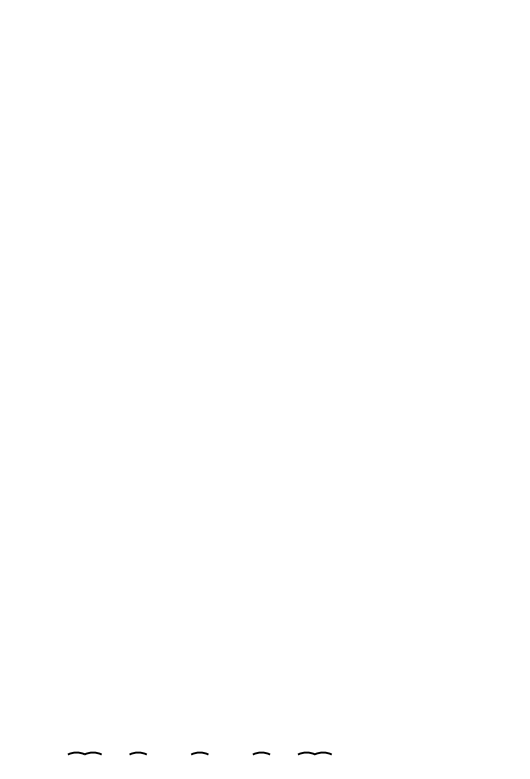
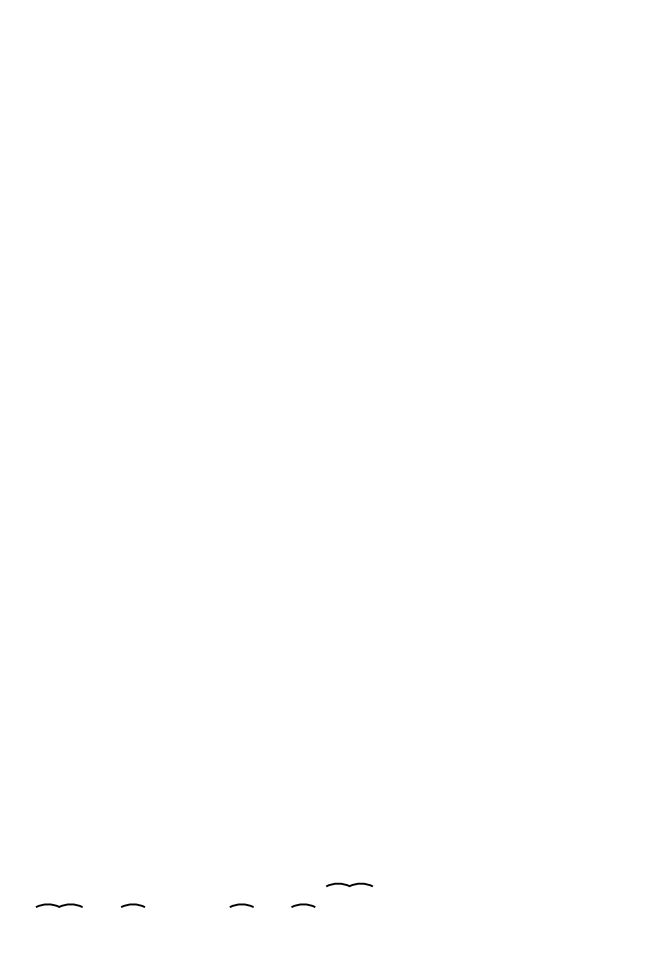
arc: (199, 753) -> (241, 905), moved
part: (314, 753) -> (349, 884), moved

